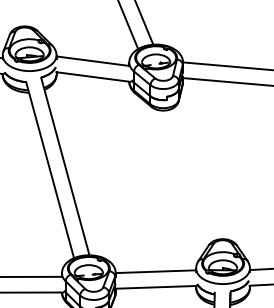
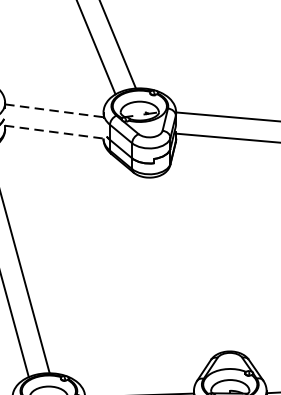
line: (92, 61) -> (53, 111), solid -> dashed
line: (93, 77) -> (55, 132), solid -> dashed

